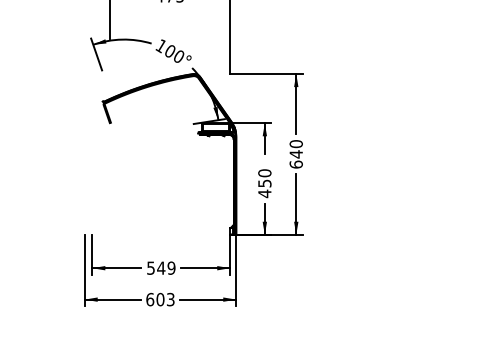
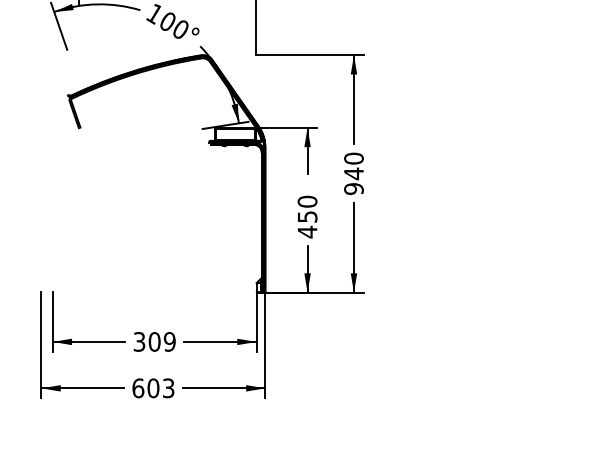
text: (295, 164) -> (352, 188), 640 -> 940
text: (156, 267) -> (147, 340), 549 -> 309

